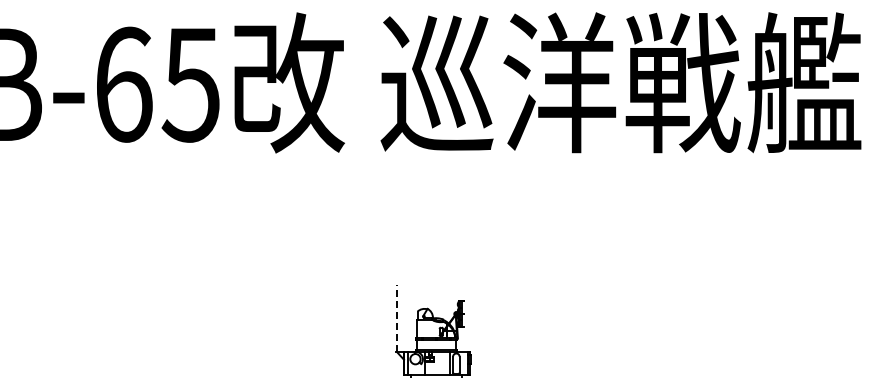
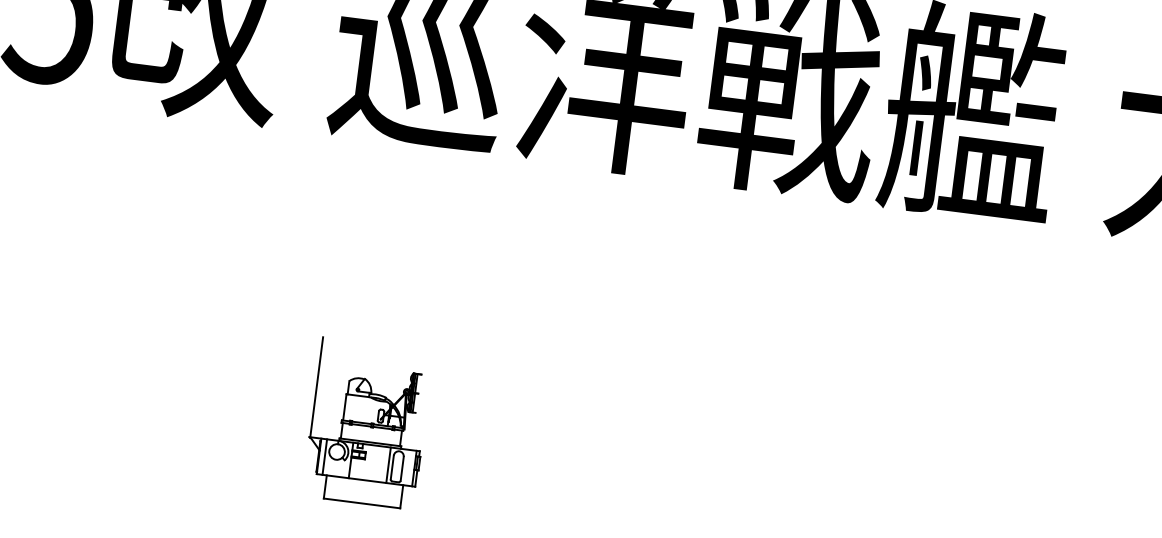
line: (396, 318) -> (316, 387), dashed -> solid

